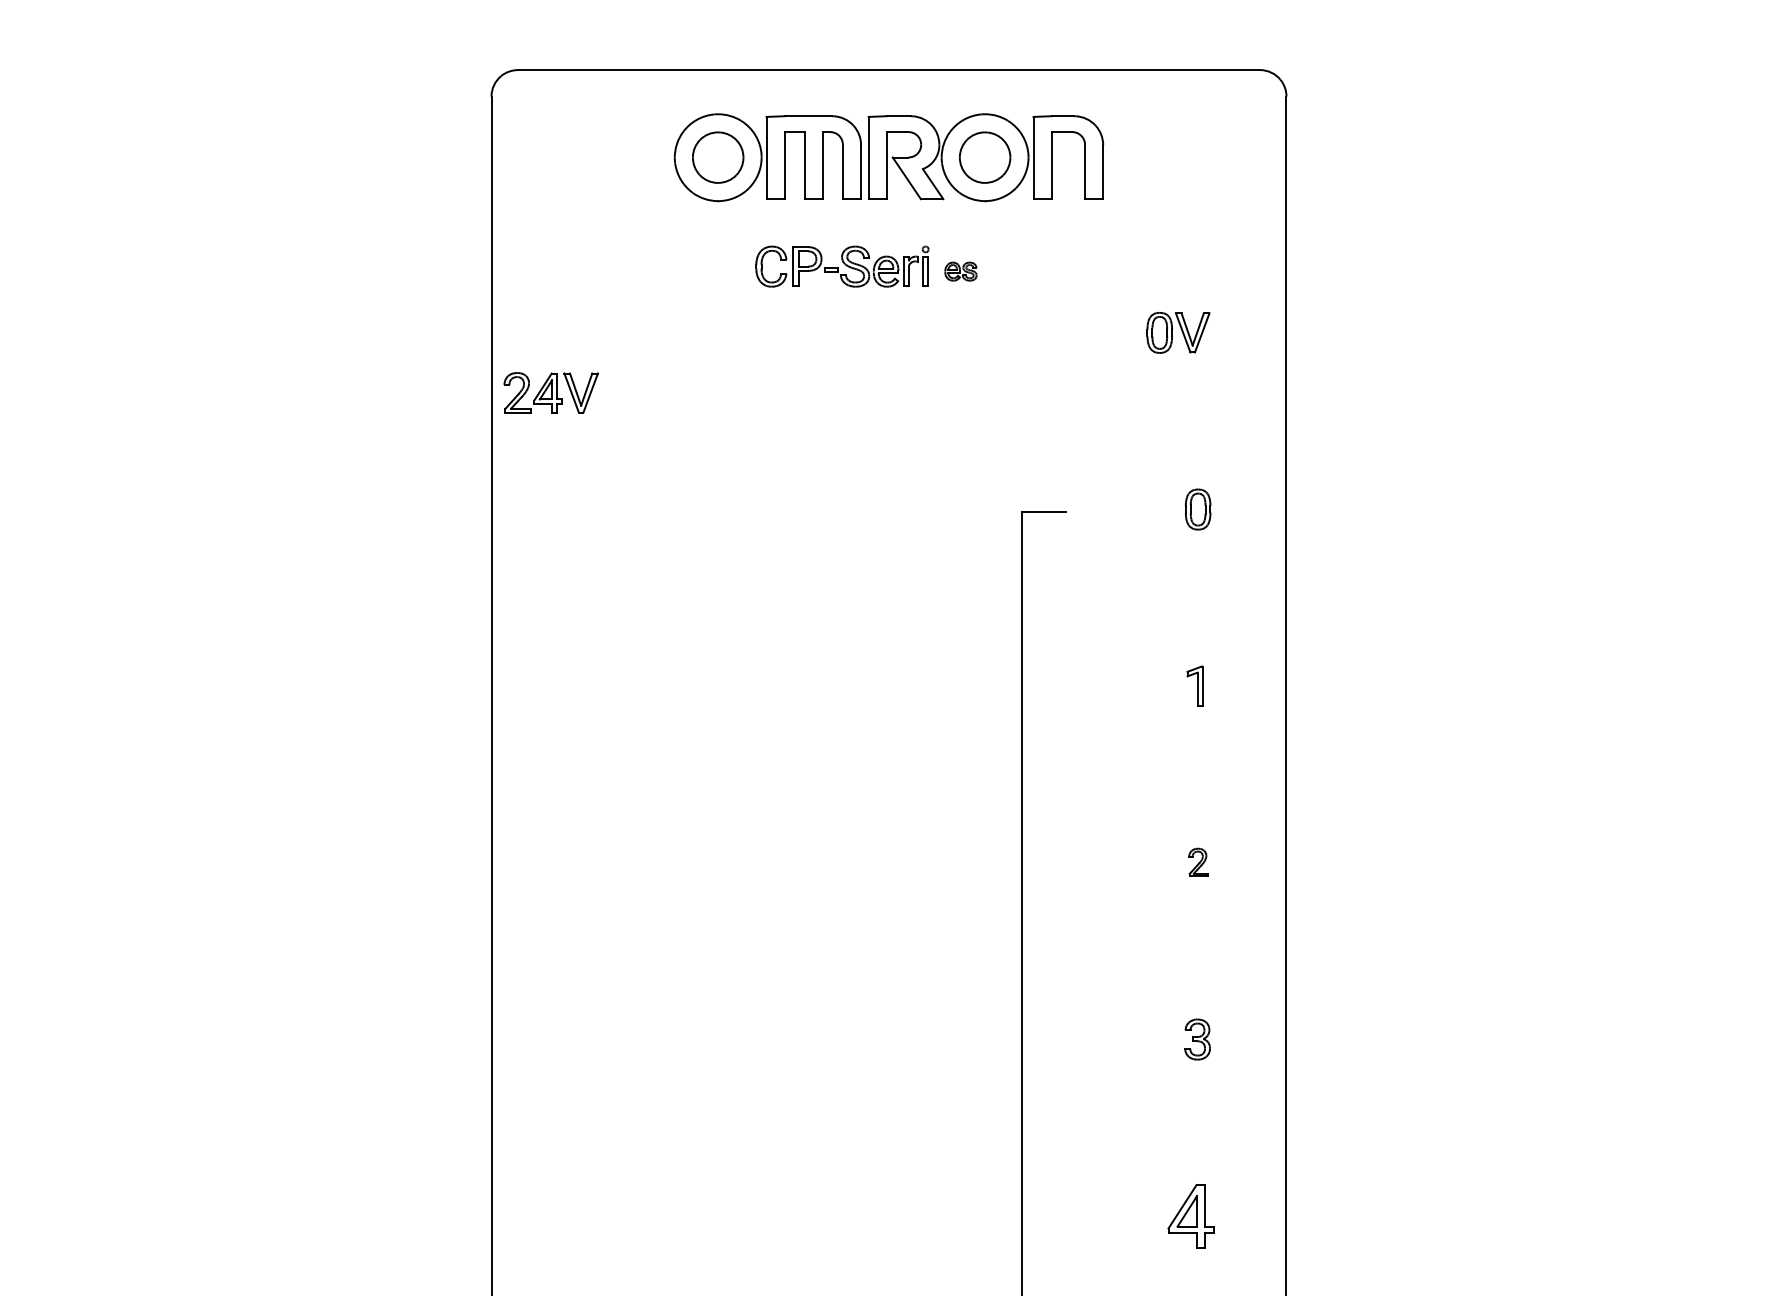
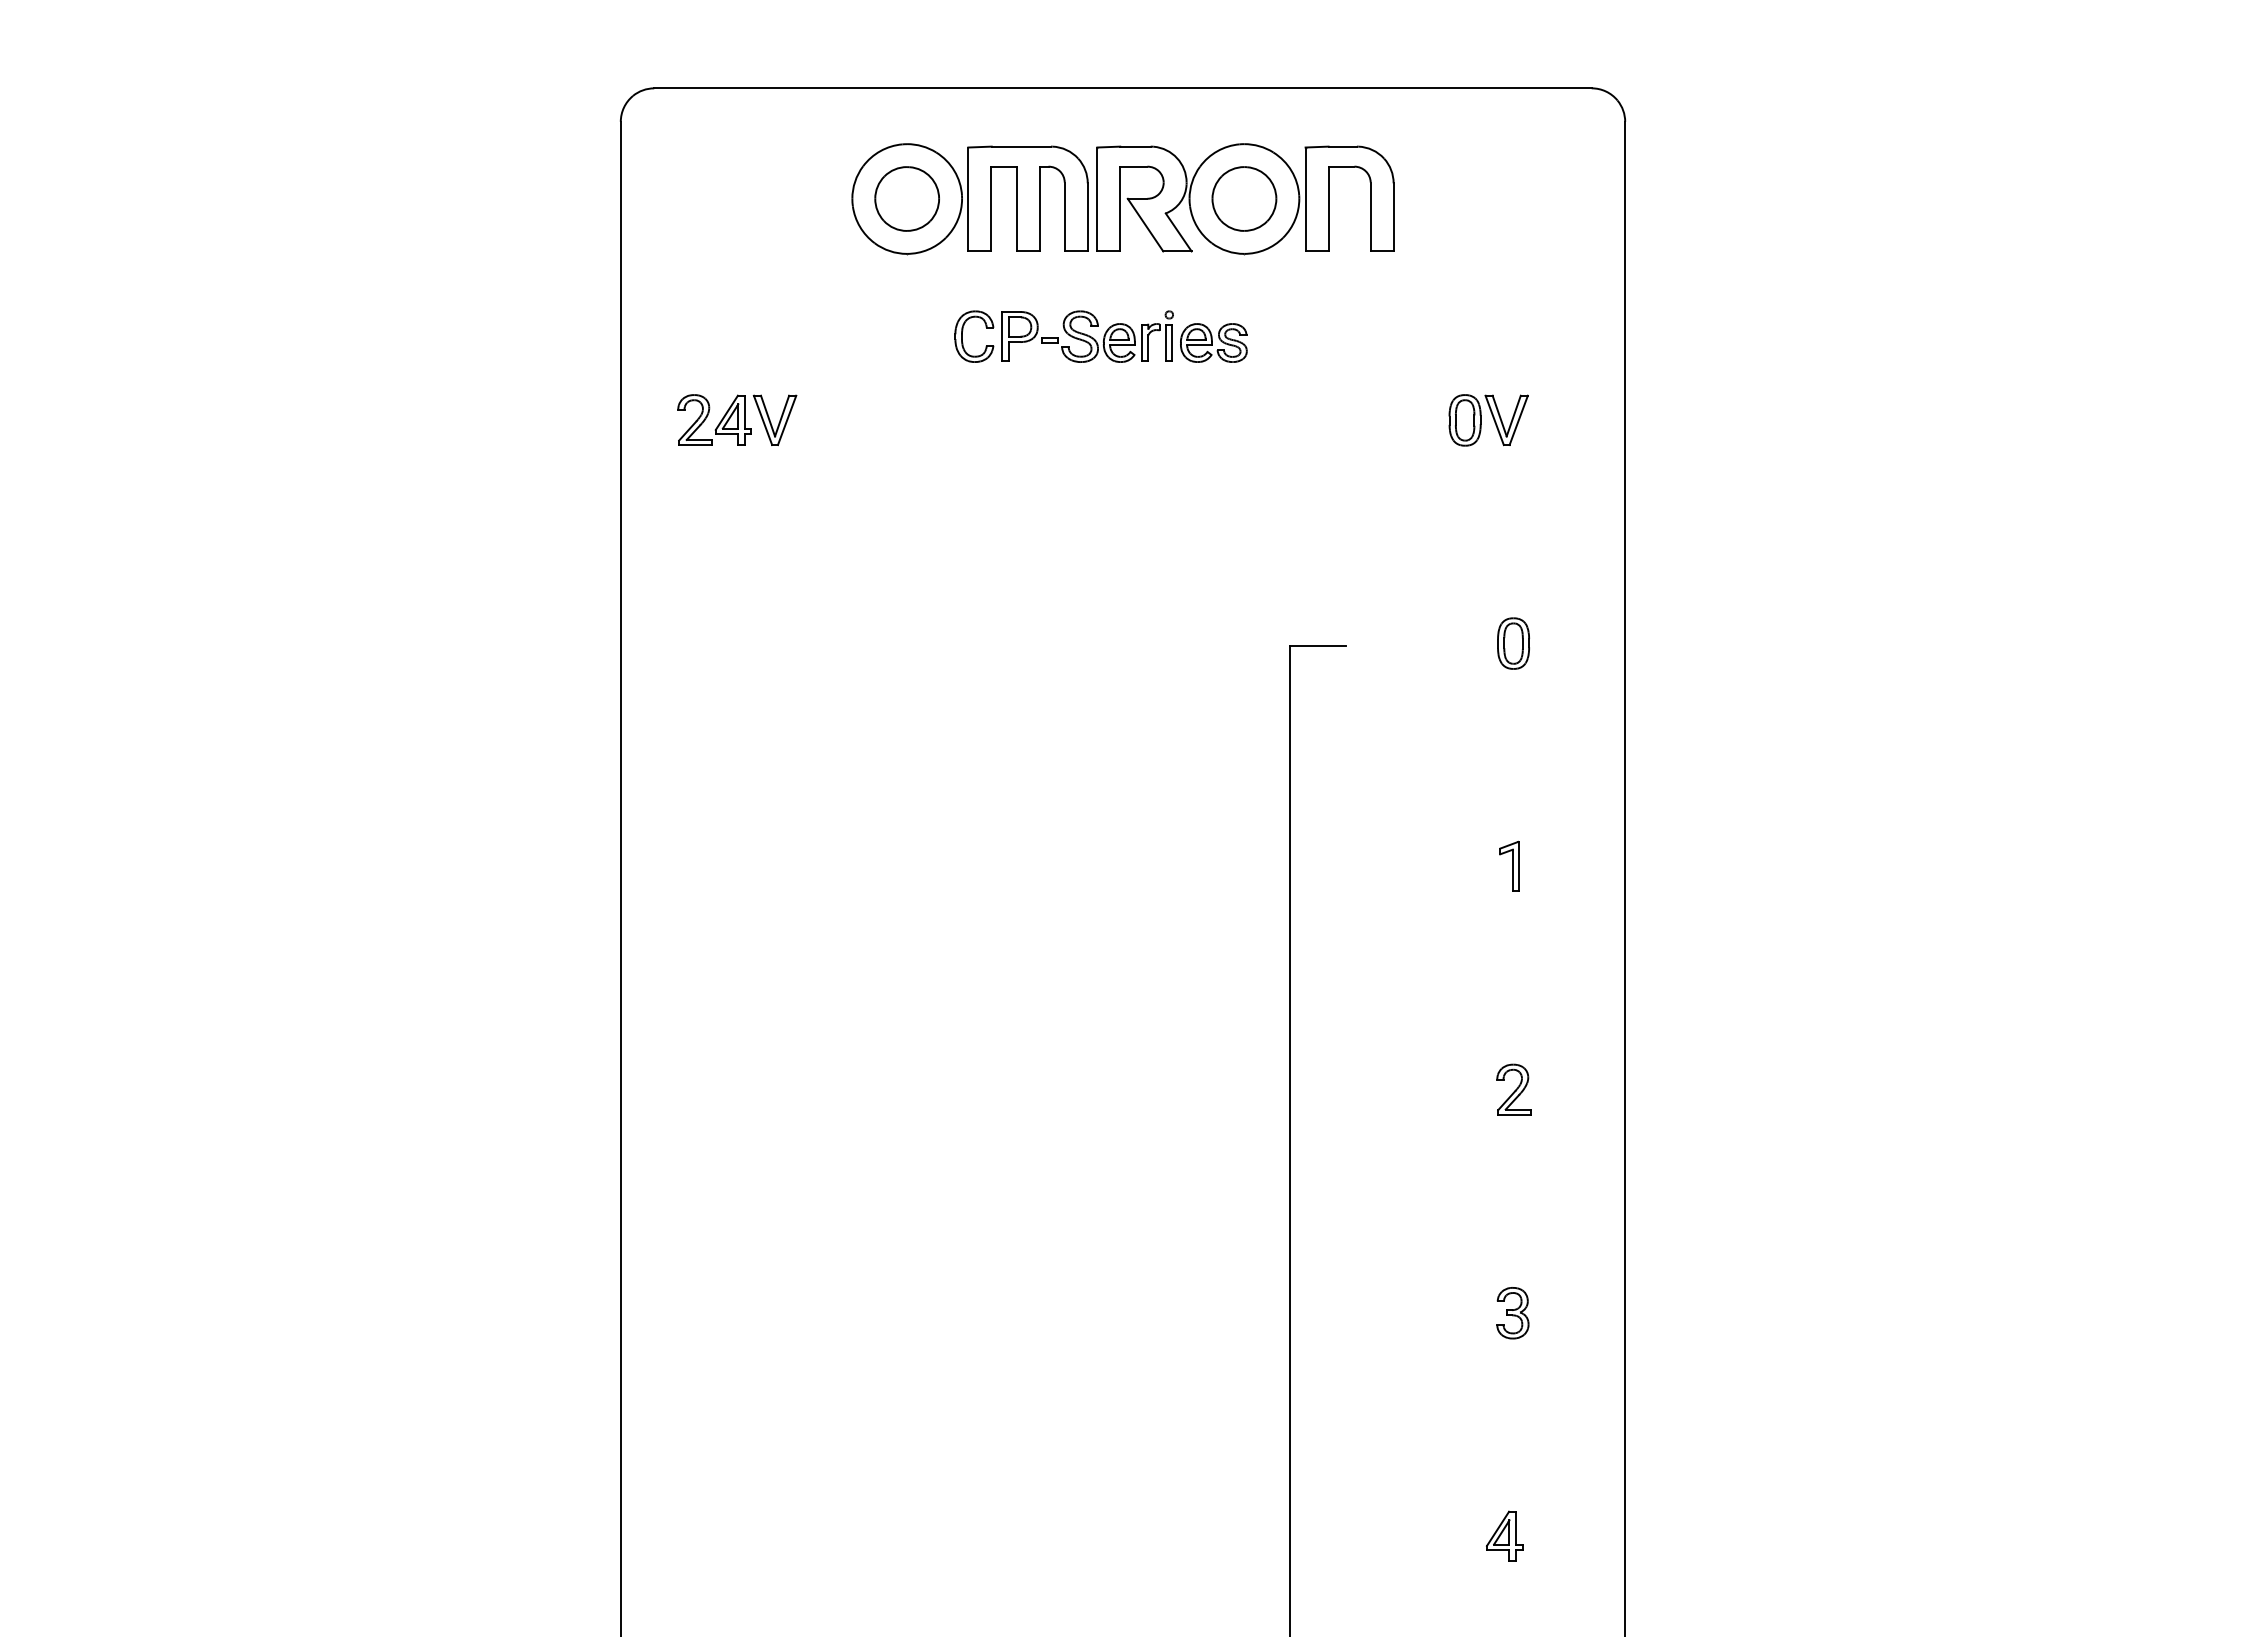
part: (960, 271) -> (1213, 342), size x1.67
part: (551, 392) -> (737, 419), moved
part: (1198, 862) -> (1513, 1089), size x1.43
part: (1190, 1215) -> (1504, 1535), size x0.62

